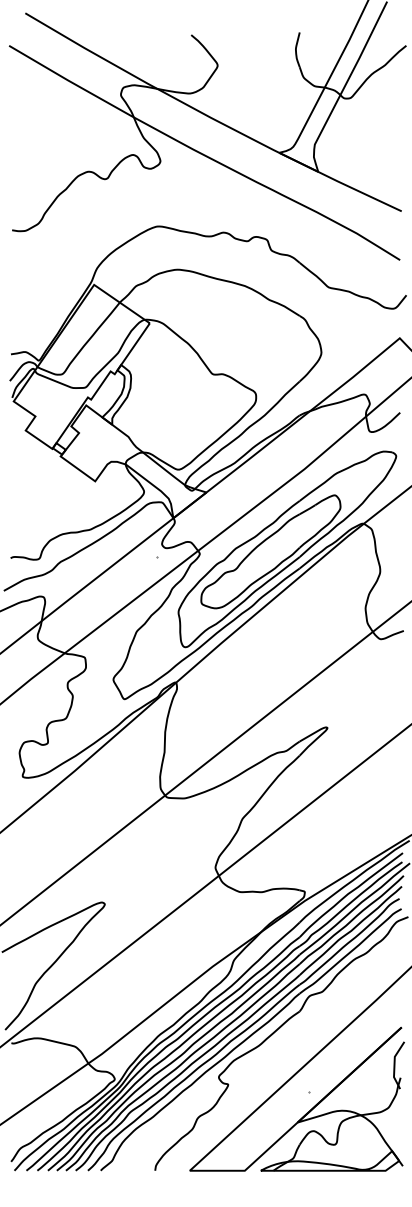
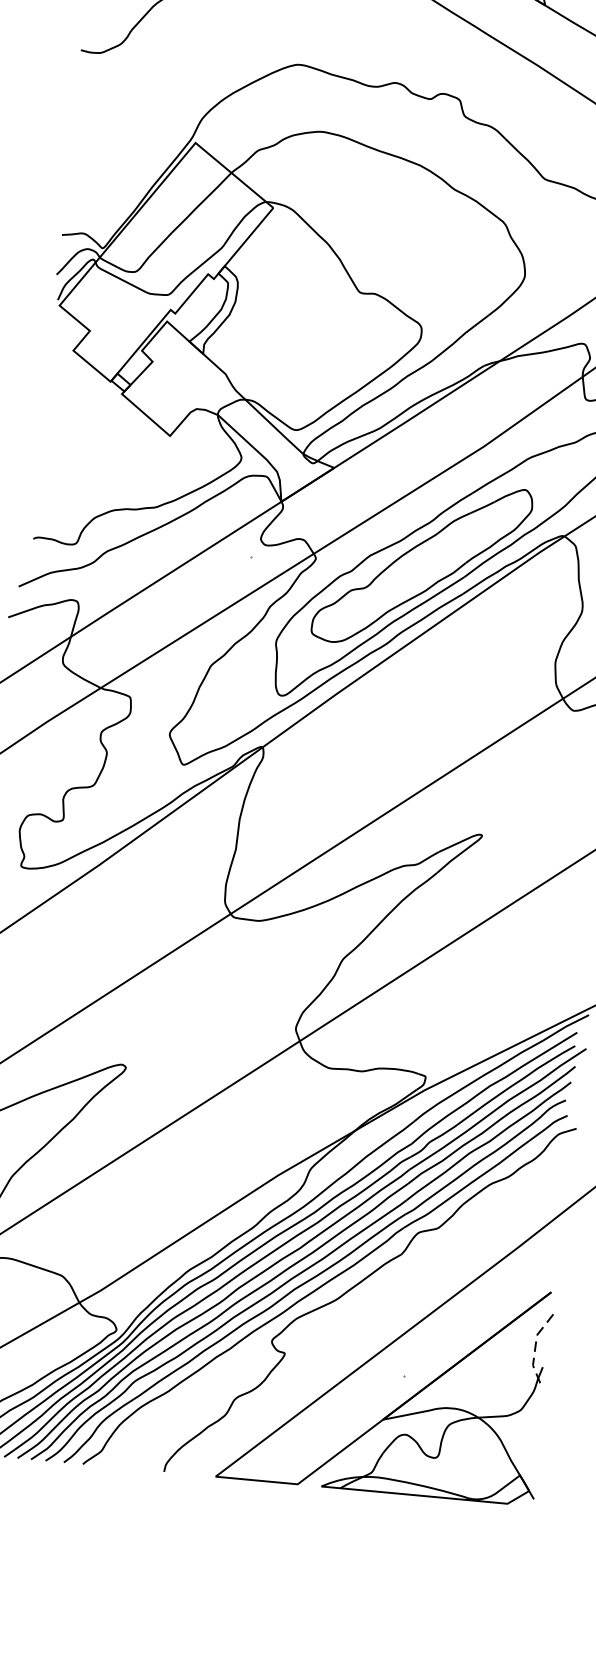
line: (394, 1065) -> (535, 1348), solid -> dashed

